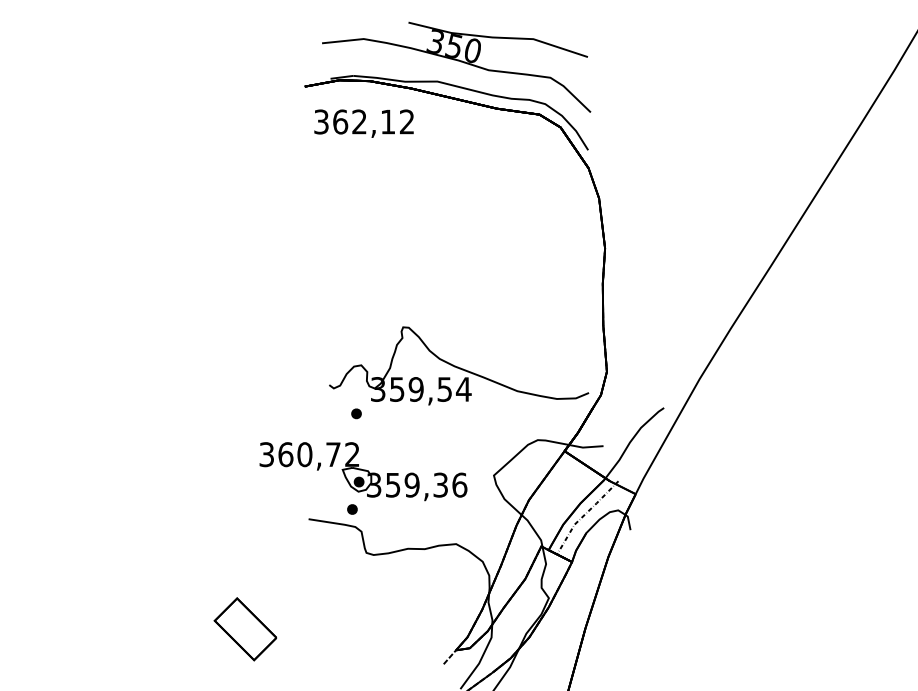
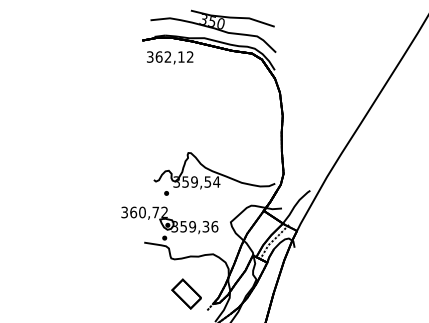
part: (244, 628) -> (186, 293), moved

